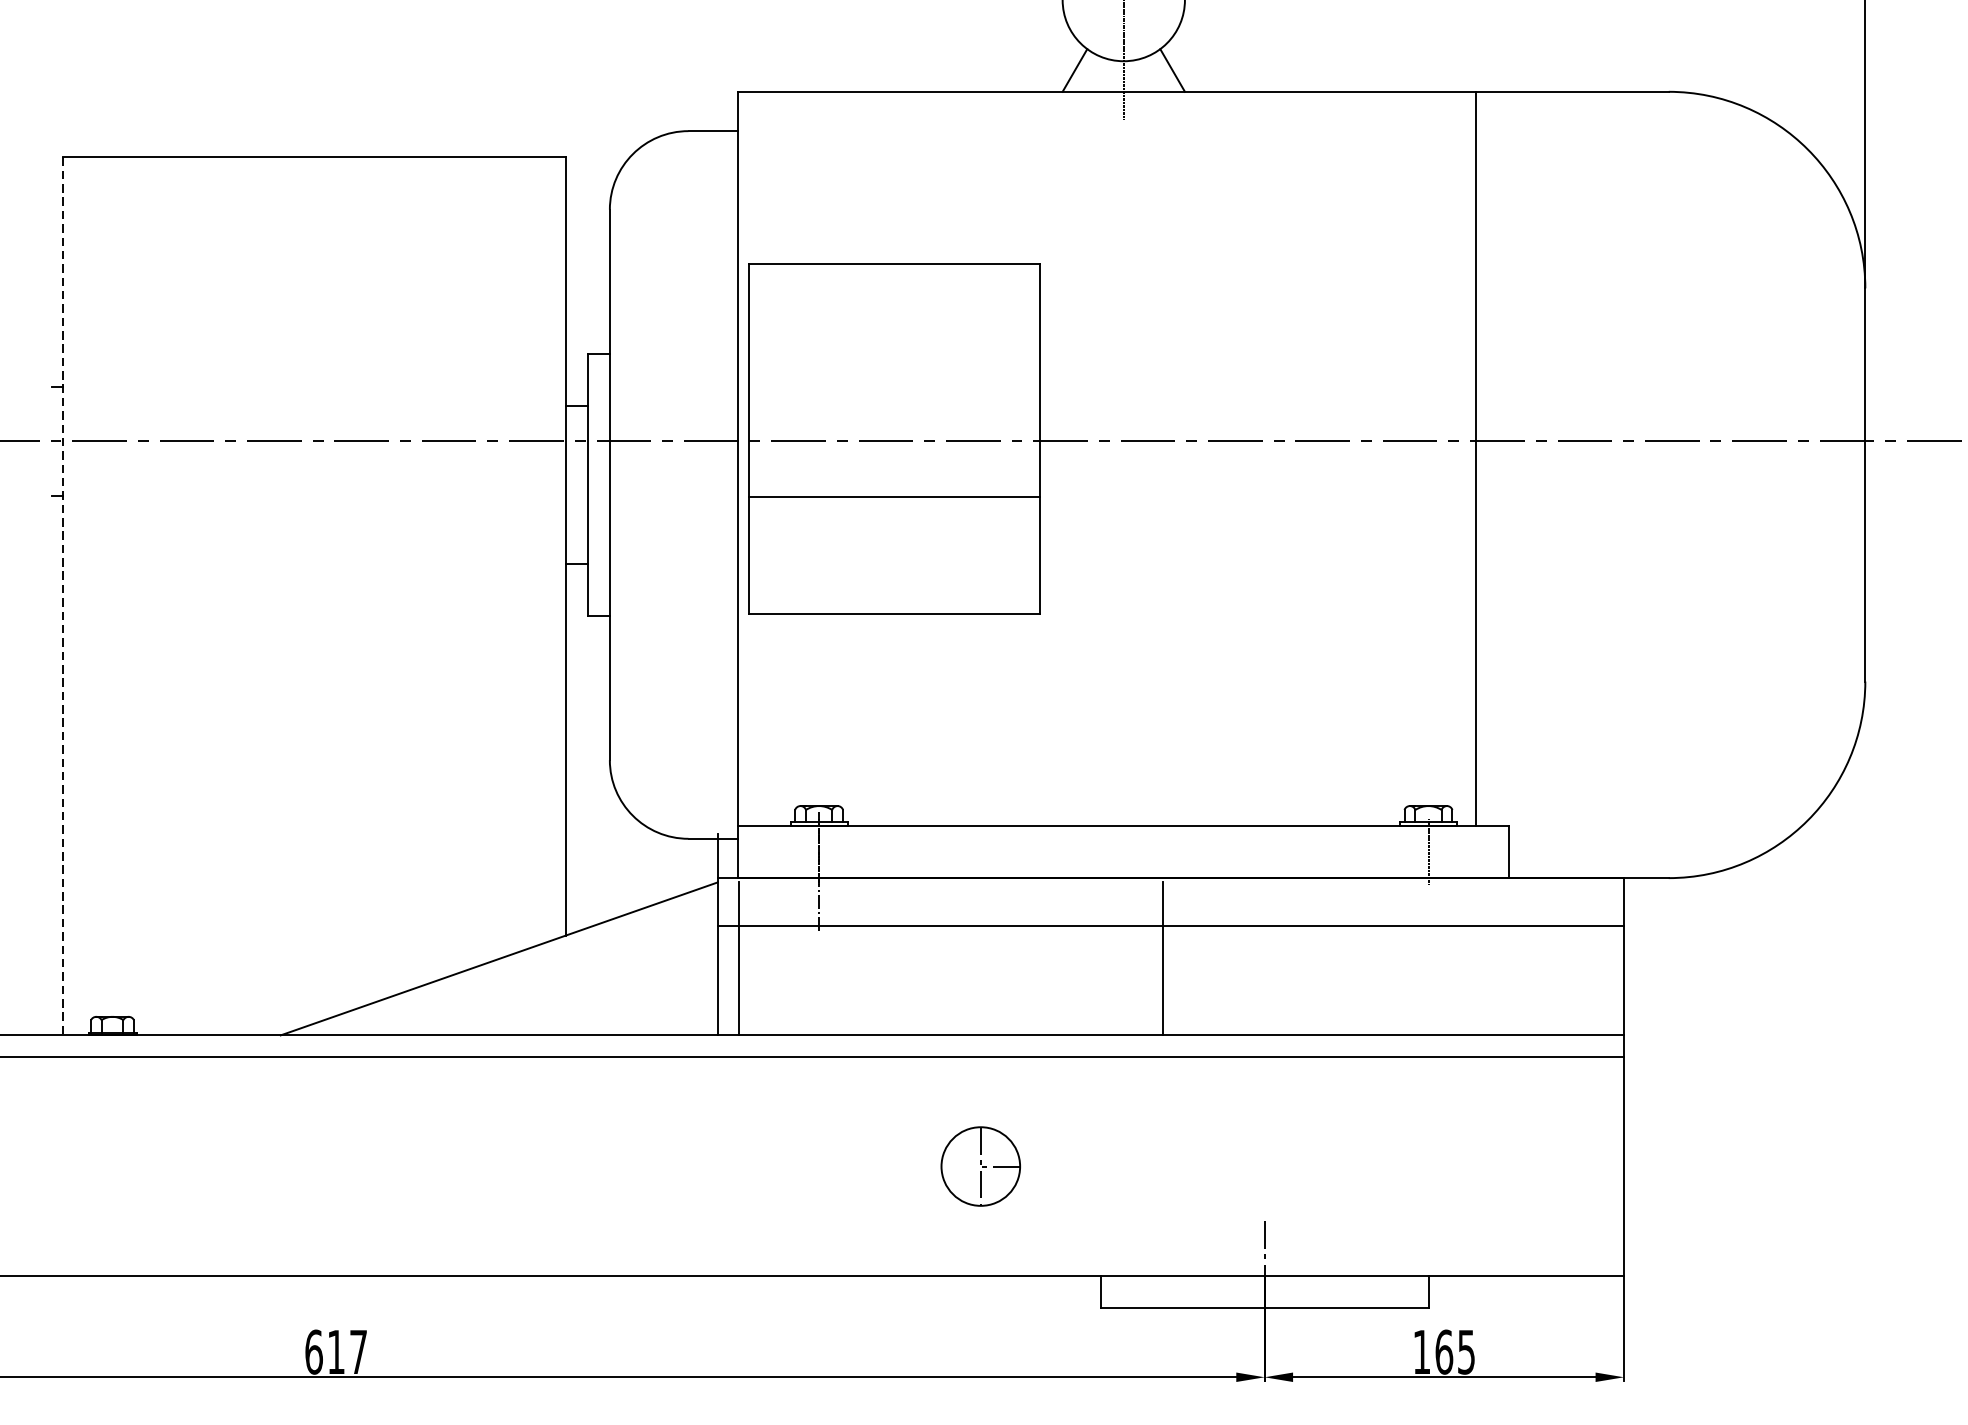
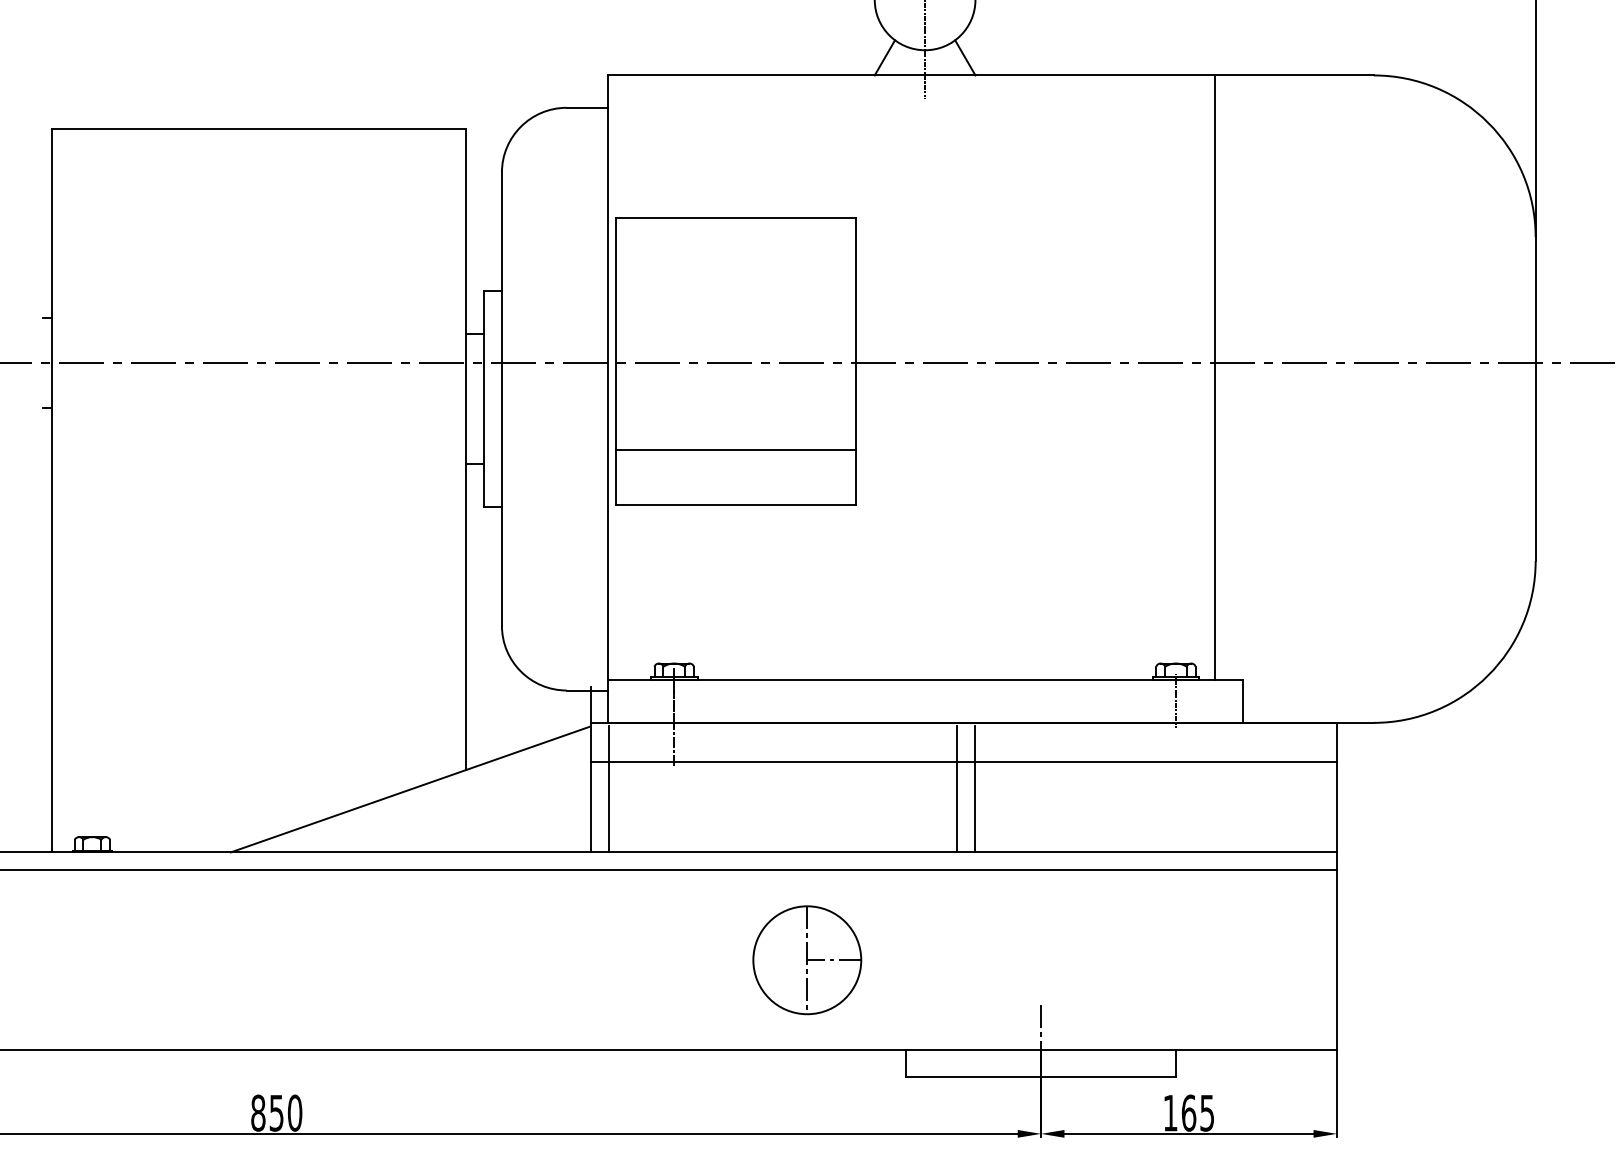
line: (894, 496) -> (736, 449), moved
line: (62, 597) -> (51, 491), dashed -> solid
line: (1184, 959) -> (975, 789), added
part: (980, 1166) -> (807, 960), size x1.67
text: (336, 1351) -> (276, 1112), 617 -> 850

